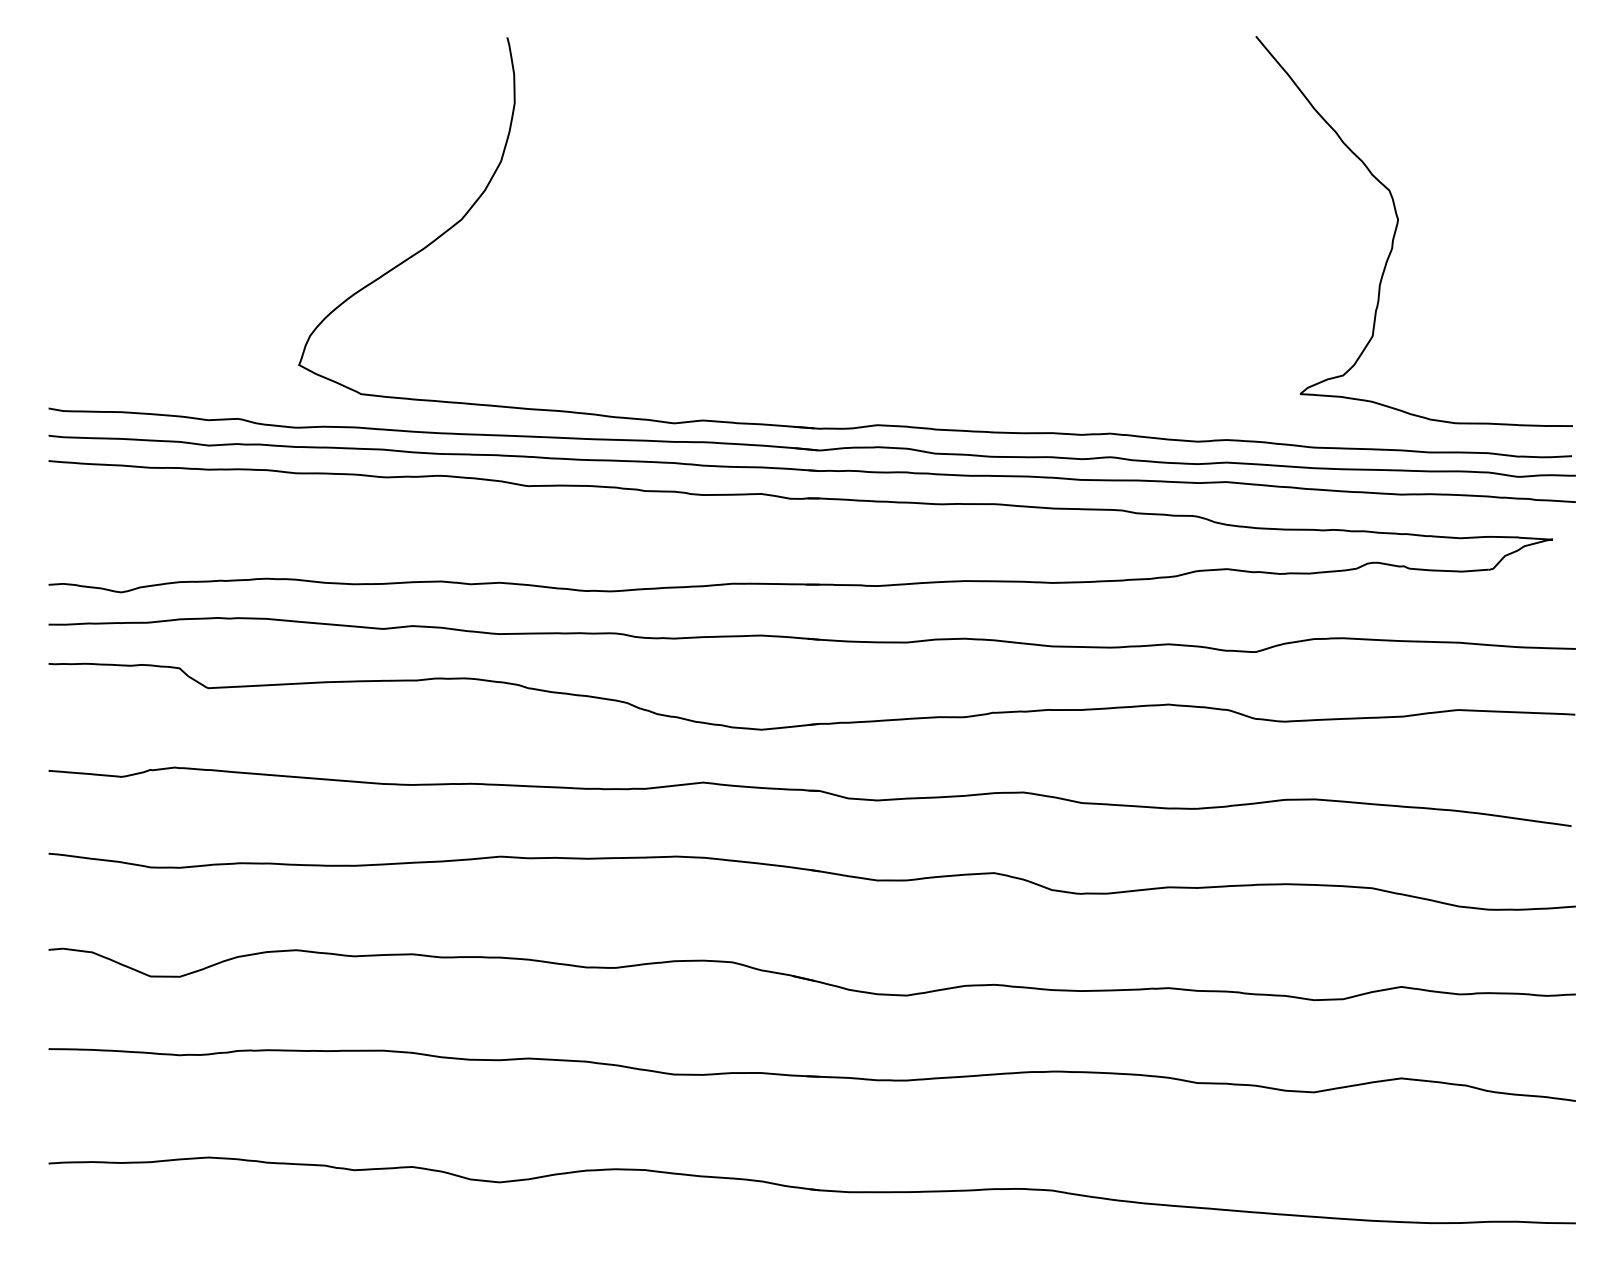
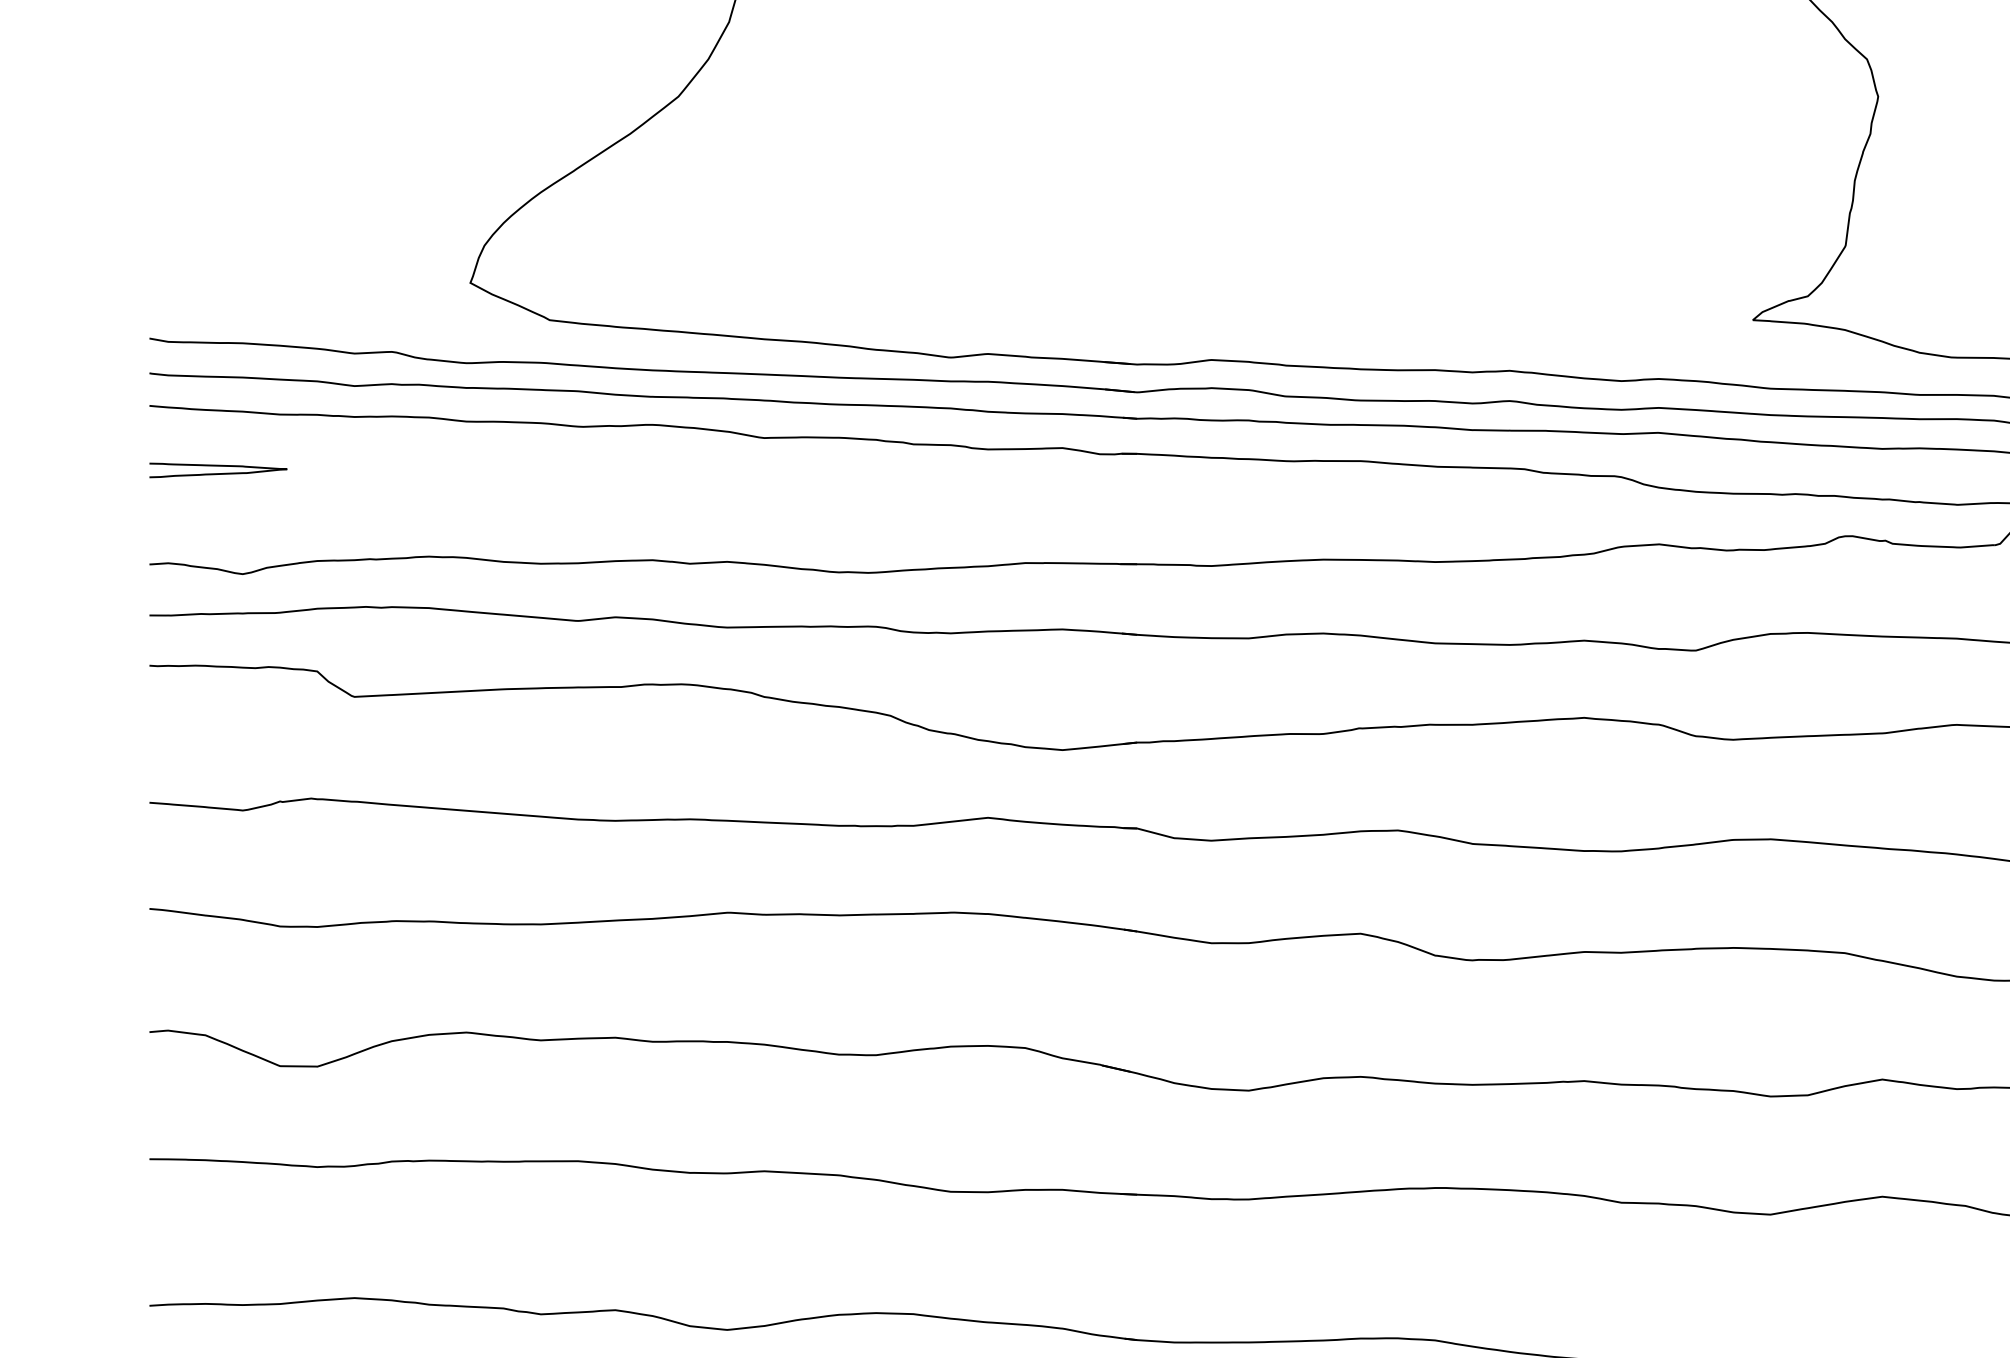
part: (102, 511) -> (218, 470), added

